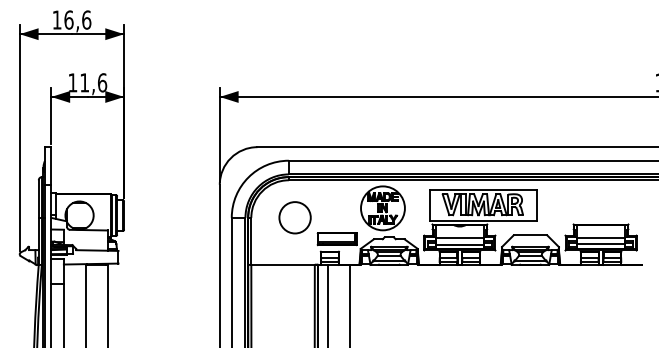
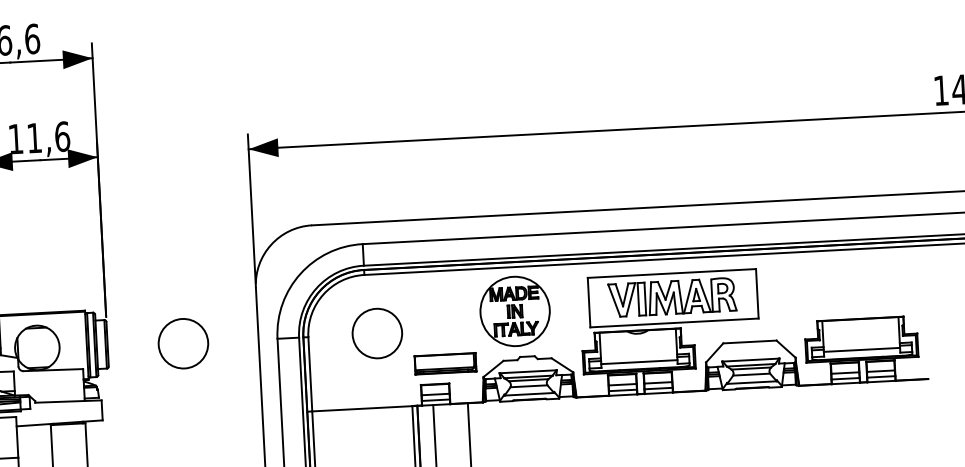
circle: (171, 217) -> (182, 343), added
line: (600, 237) -> (860, 339), removed
line: (459, 238) -> (638, 352), removed

